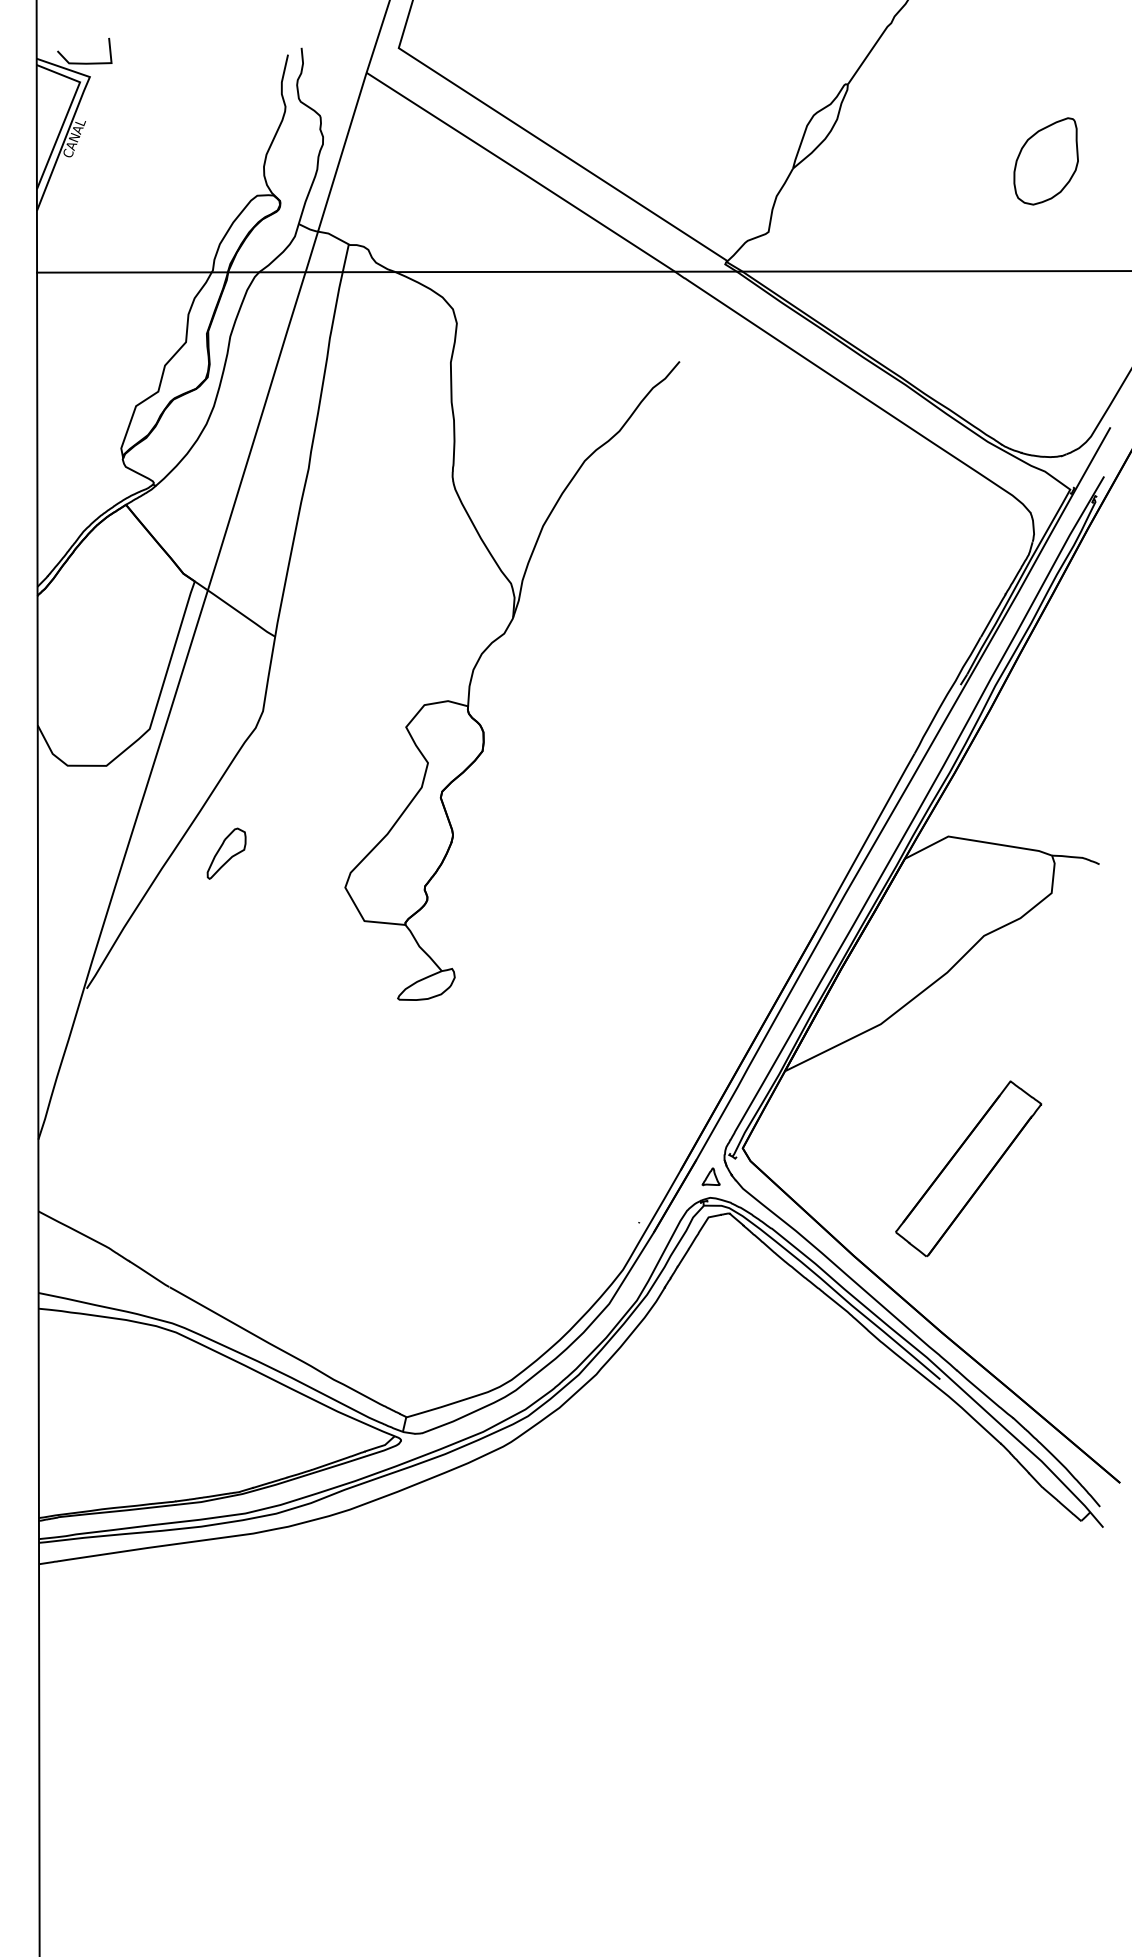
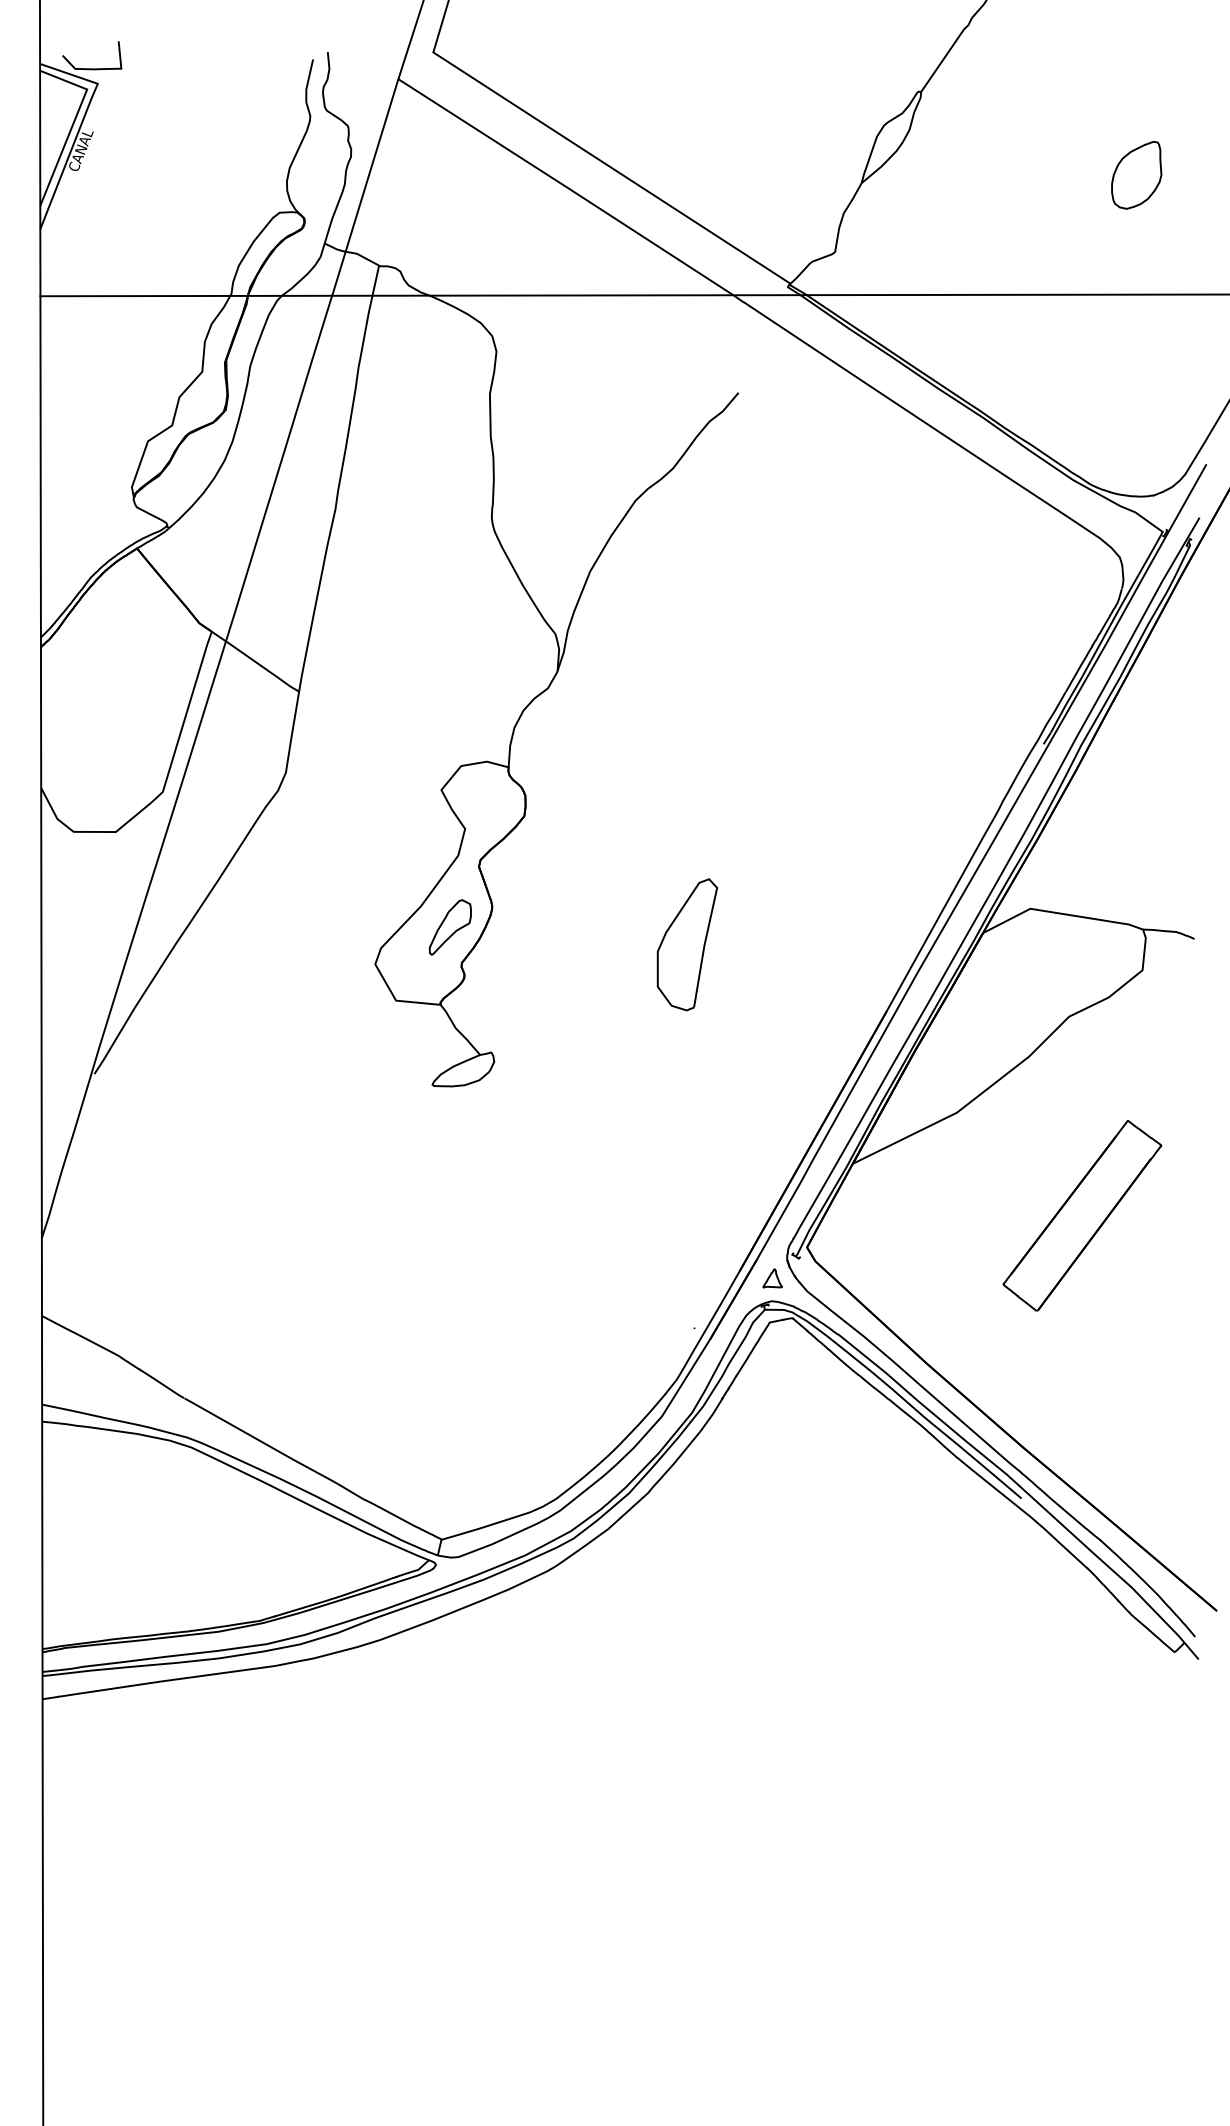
part: (1046, 160) -> (1136, 174), size x0.71
part: (225, 853) -> (449, 927), moved
part: (631, 869) -> (686, 944), added
part: (968, 1168) -> (1082, 1215), moved

